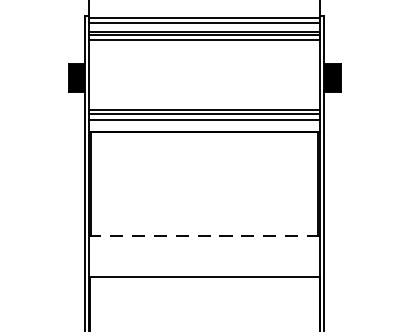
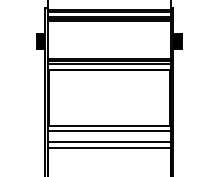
line: (205, 235) -> (109, 125), dashed -> solid
line: (203, 244) -> (108, 130), added
line: (203, 267) -> (108, 142), added

